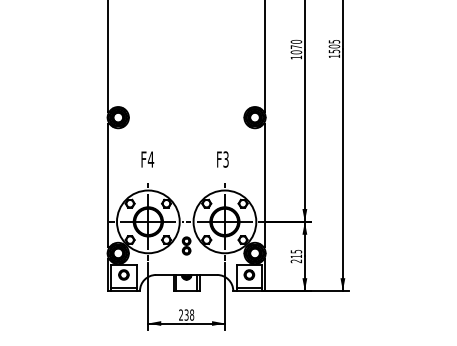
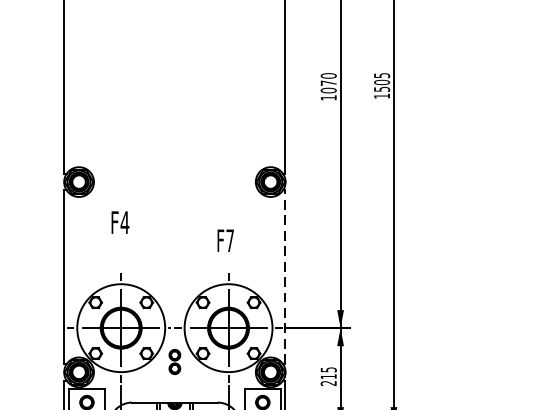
text: (147, 159) -> (120, 222), moved
text: (225, 159) -> (229, 240), F3 -> F7
line: (265, 185) -> (285, 277), solid -> dashed

